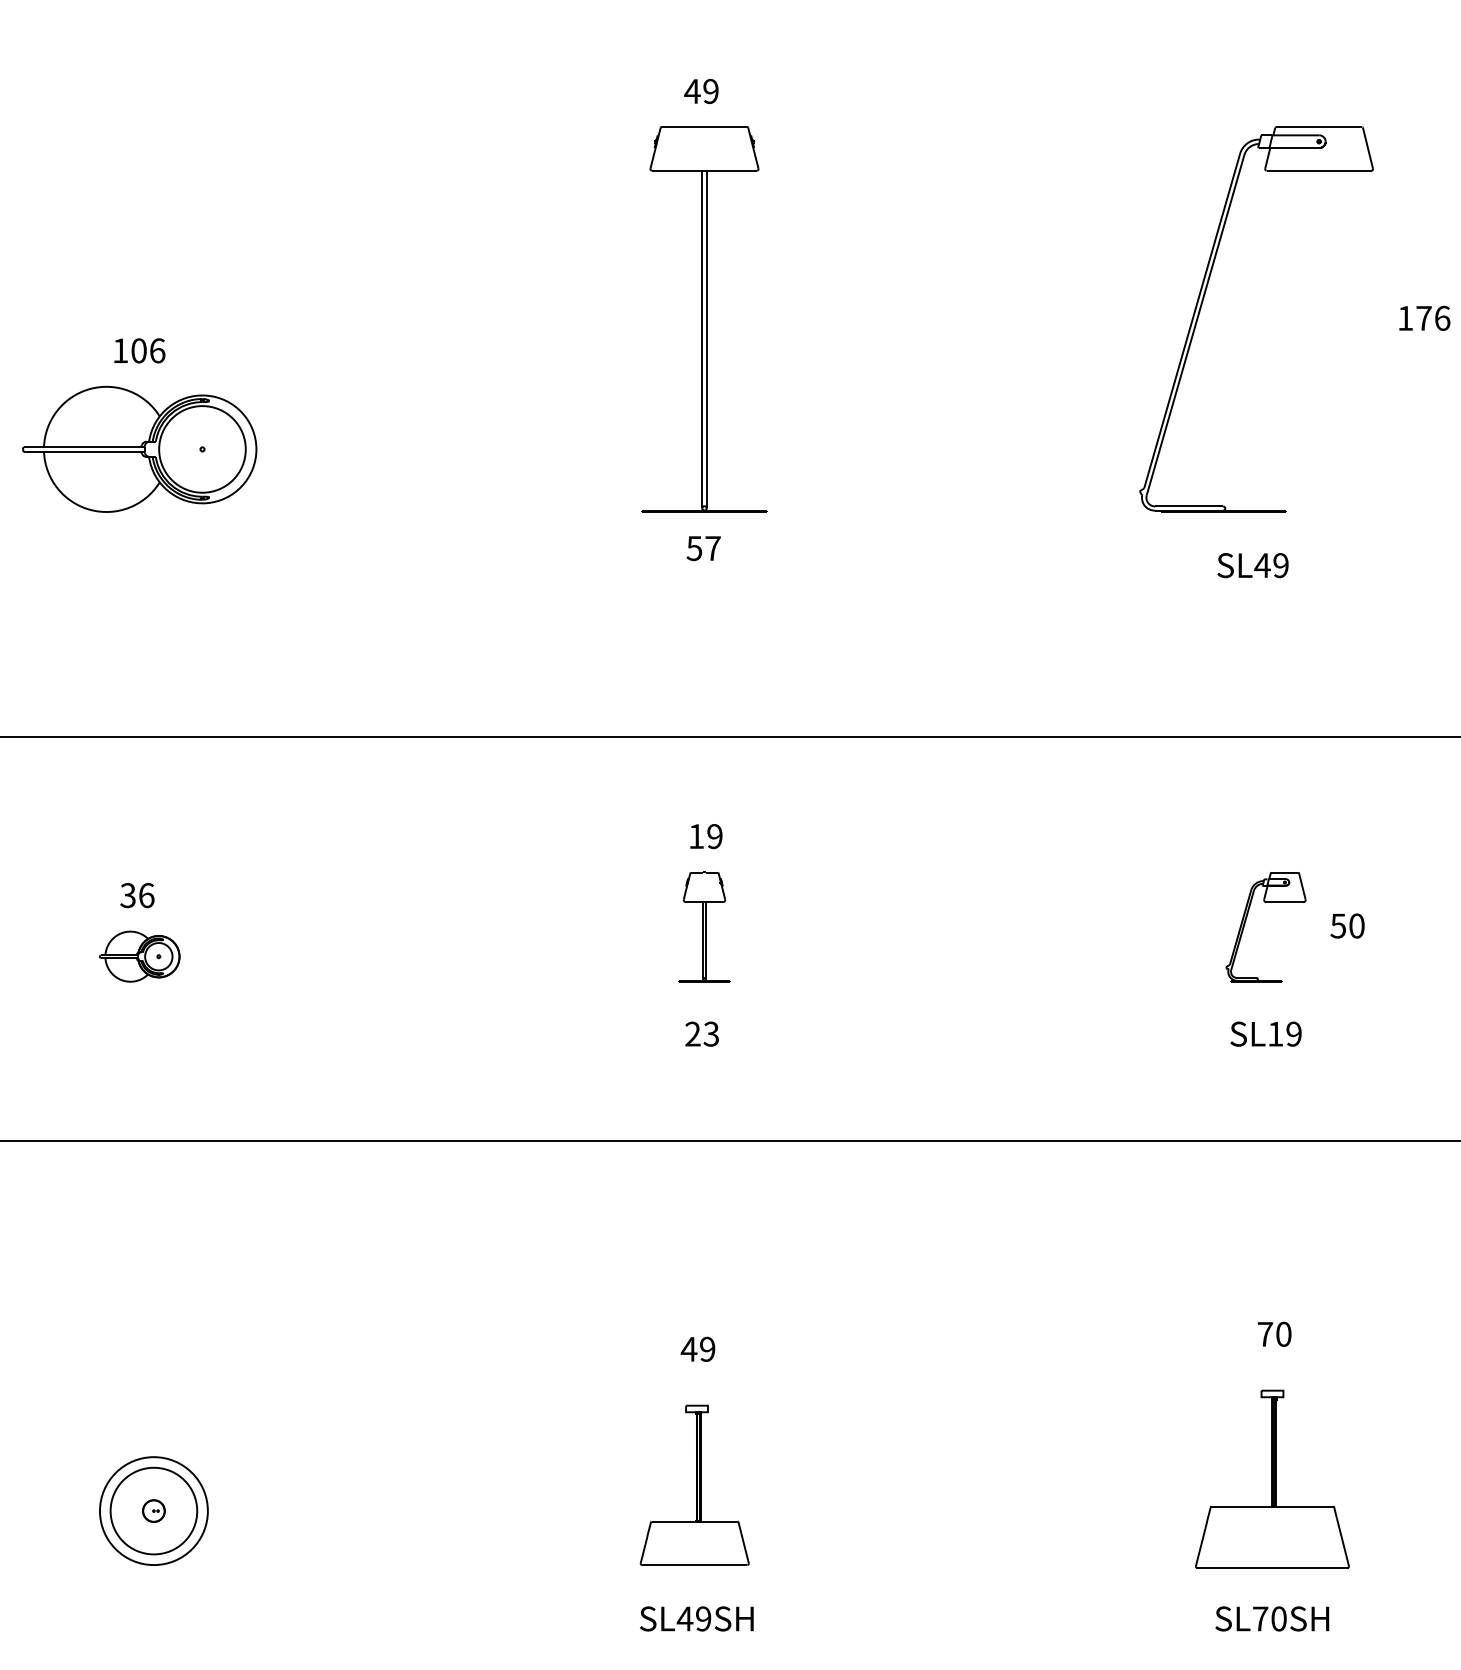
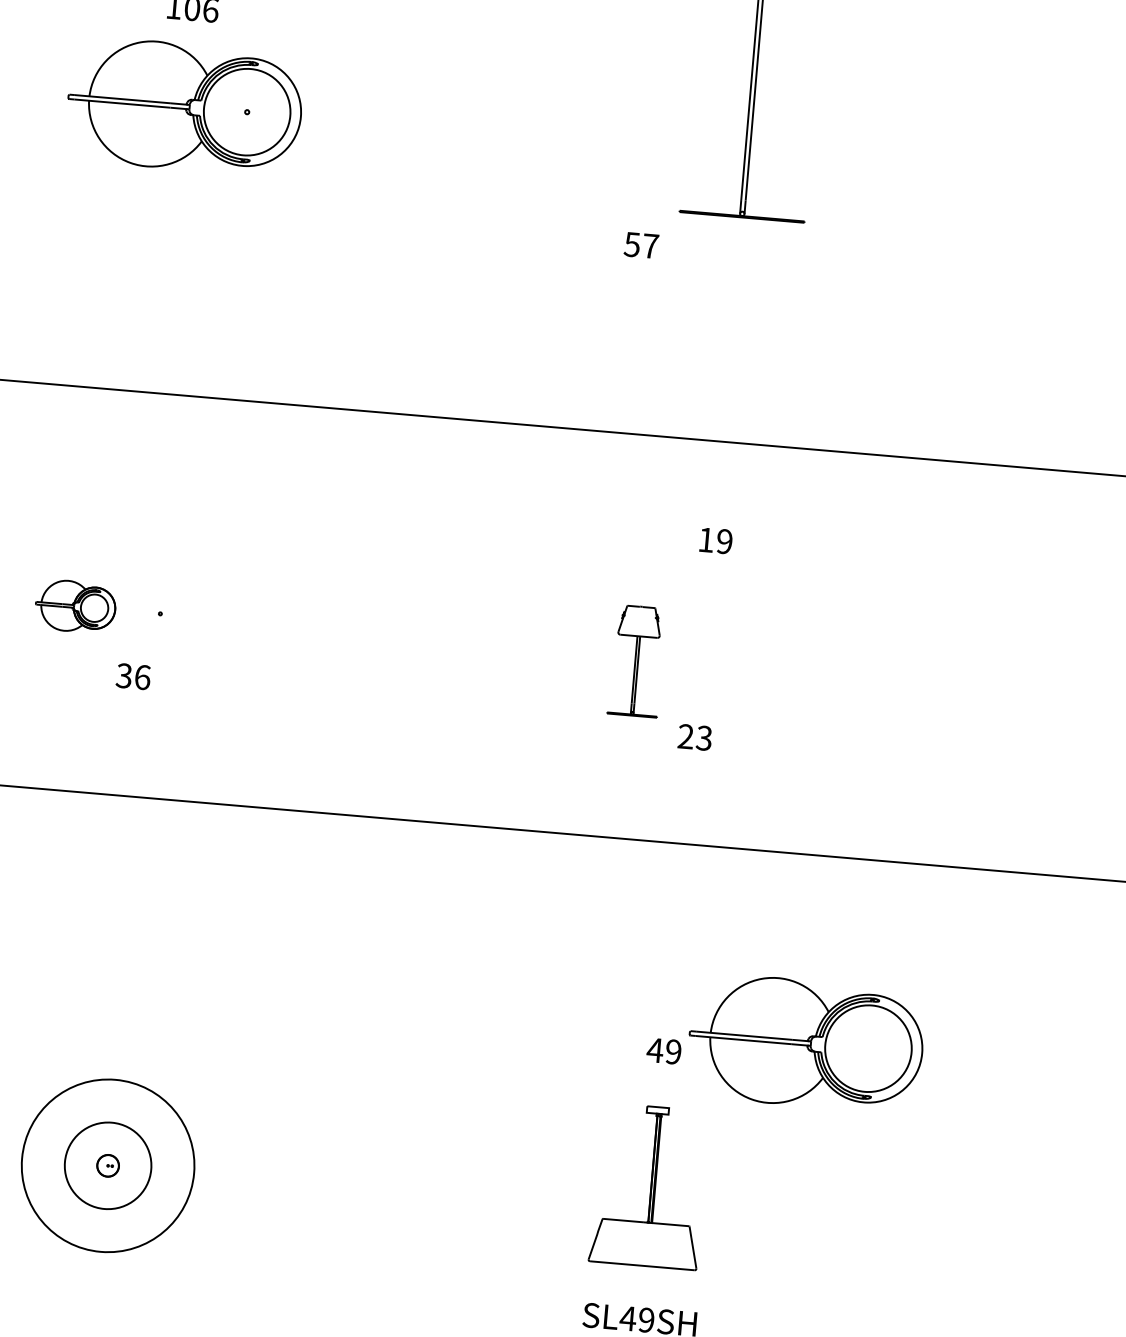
text: (703, 548) -> (641, 245), moved
text: (137, 895) -> (133, 676), moved
part: (704, 926) -> (636, 660), moved
part: (139, 956) -> (75, 606), moved
part: (838, 1328) -> (805, 1042), added
circle: (153, 1511) -> (107, 1166), size x1.6

